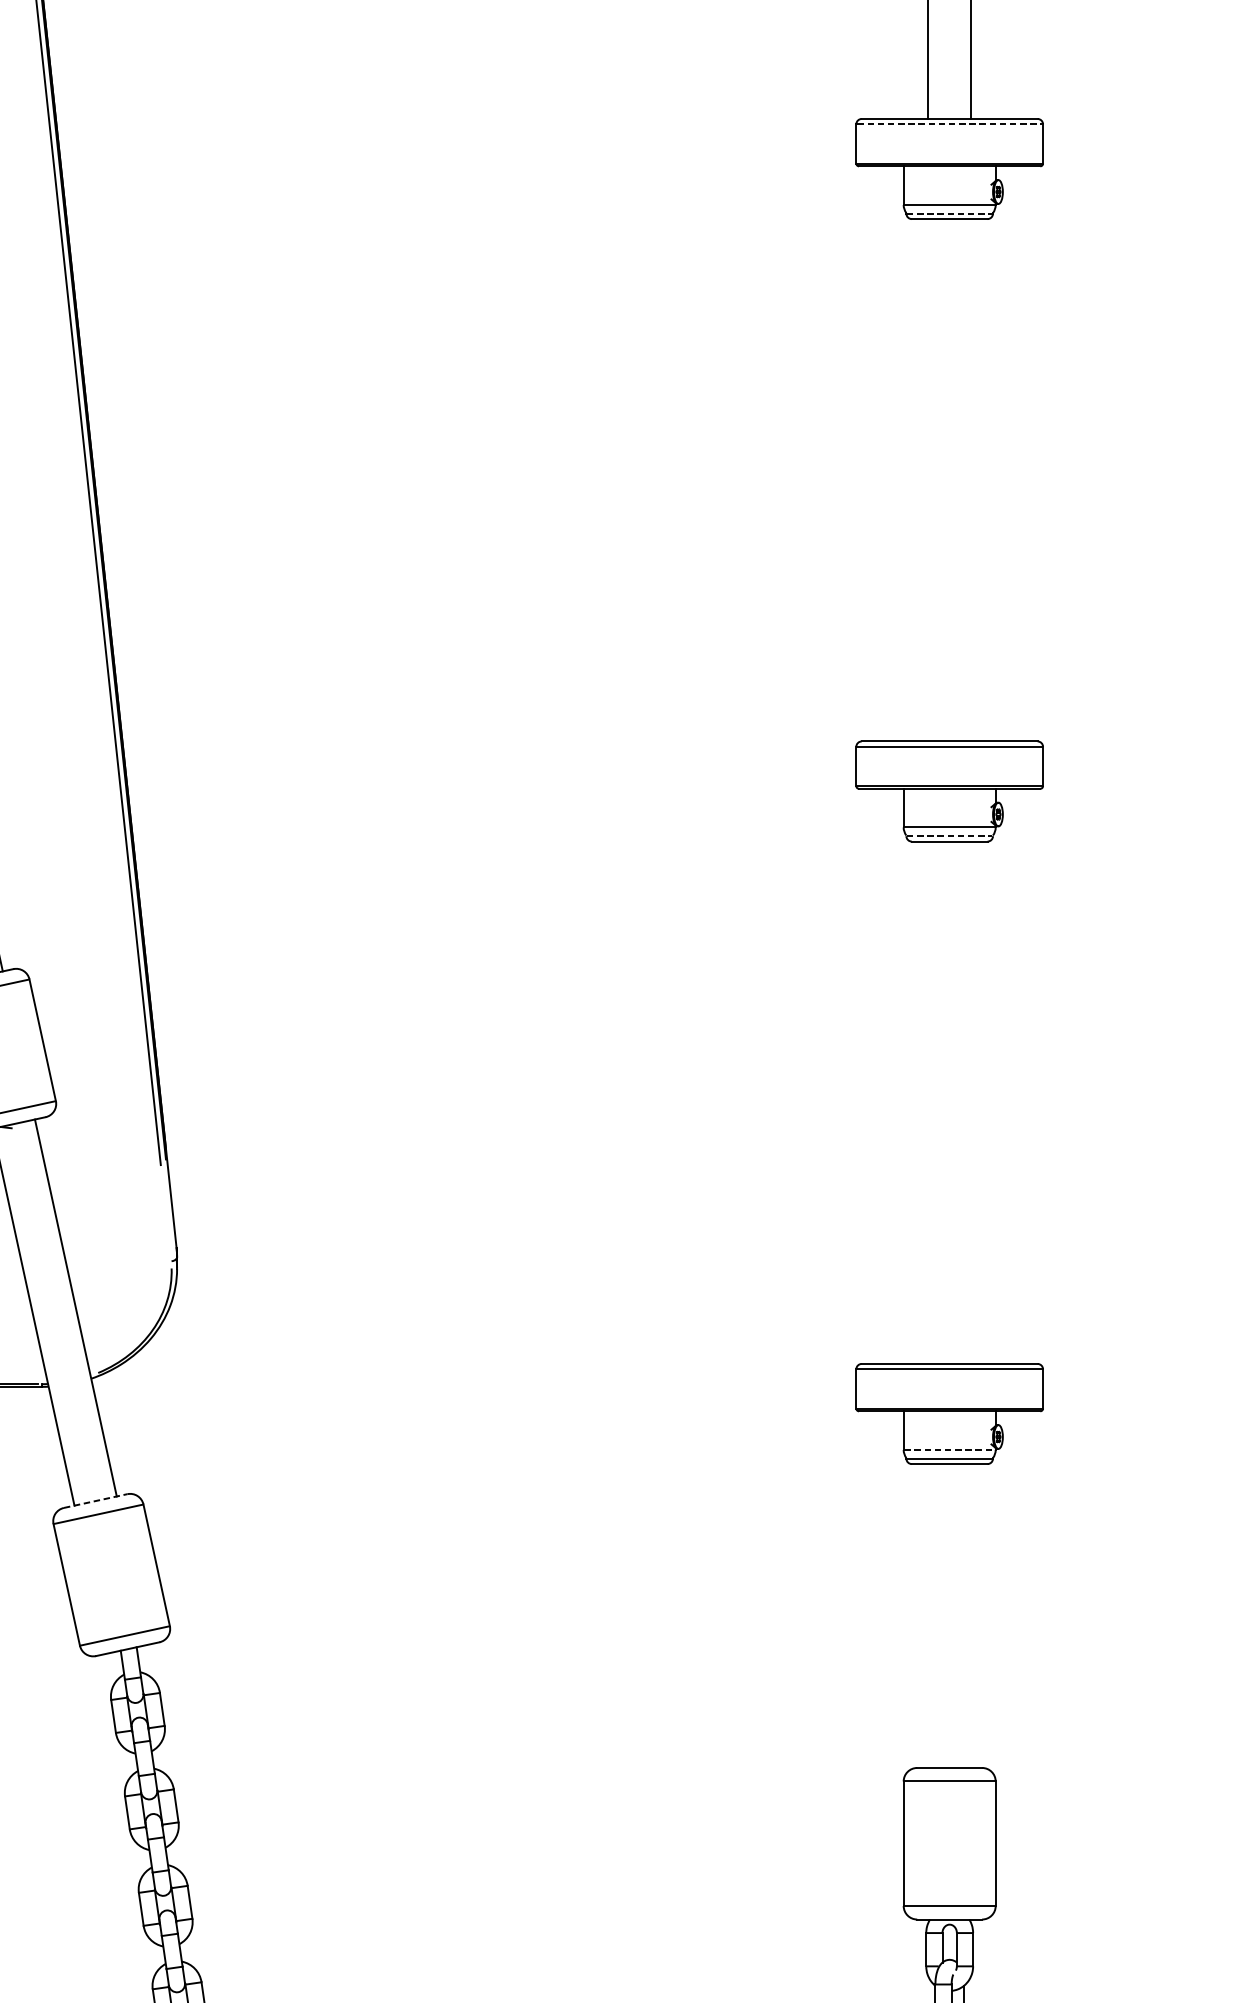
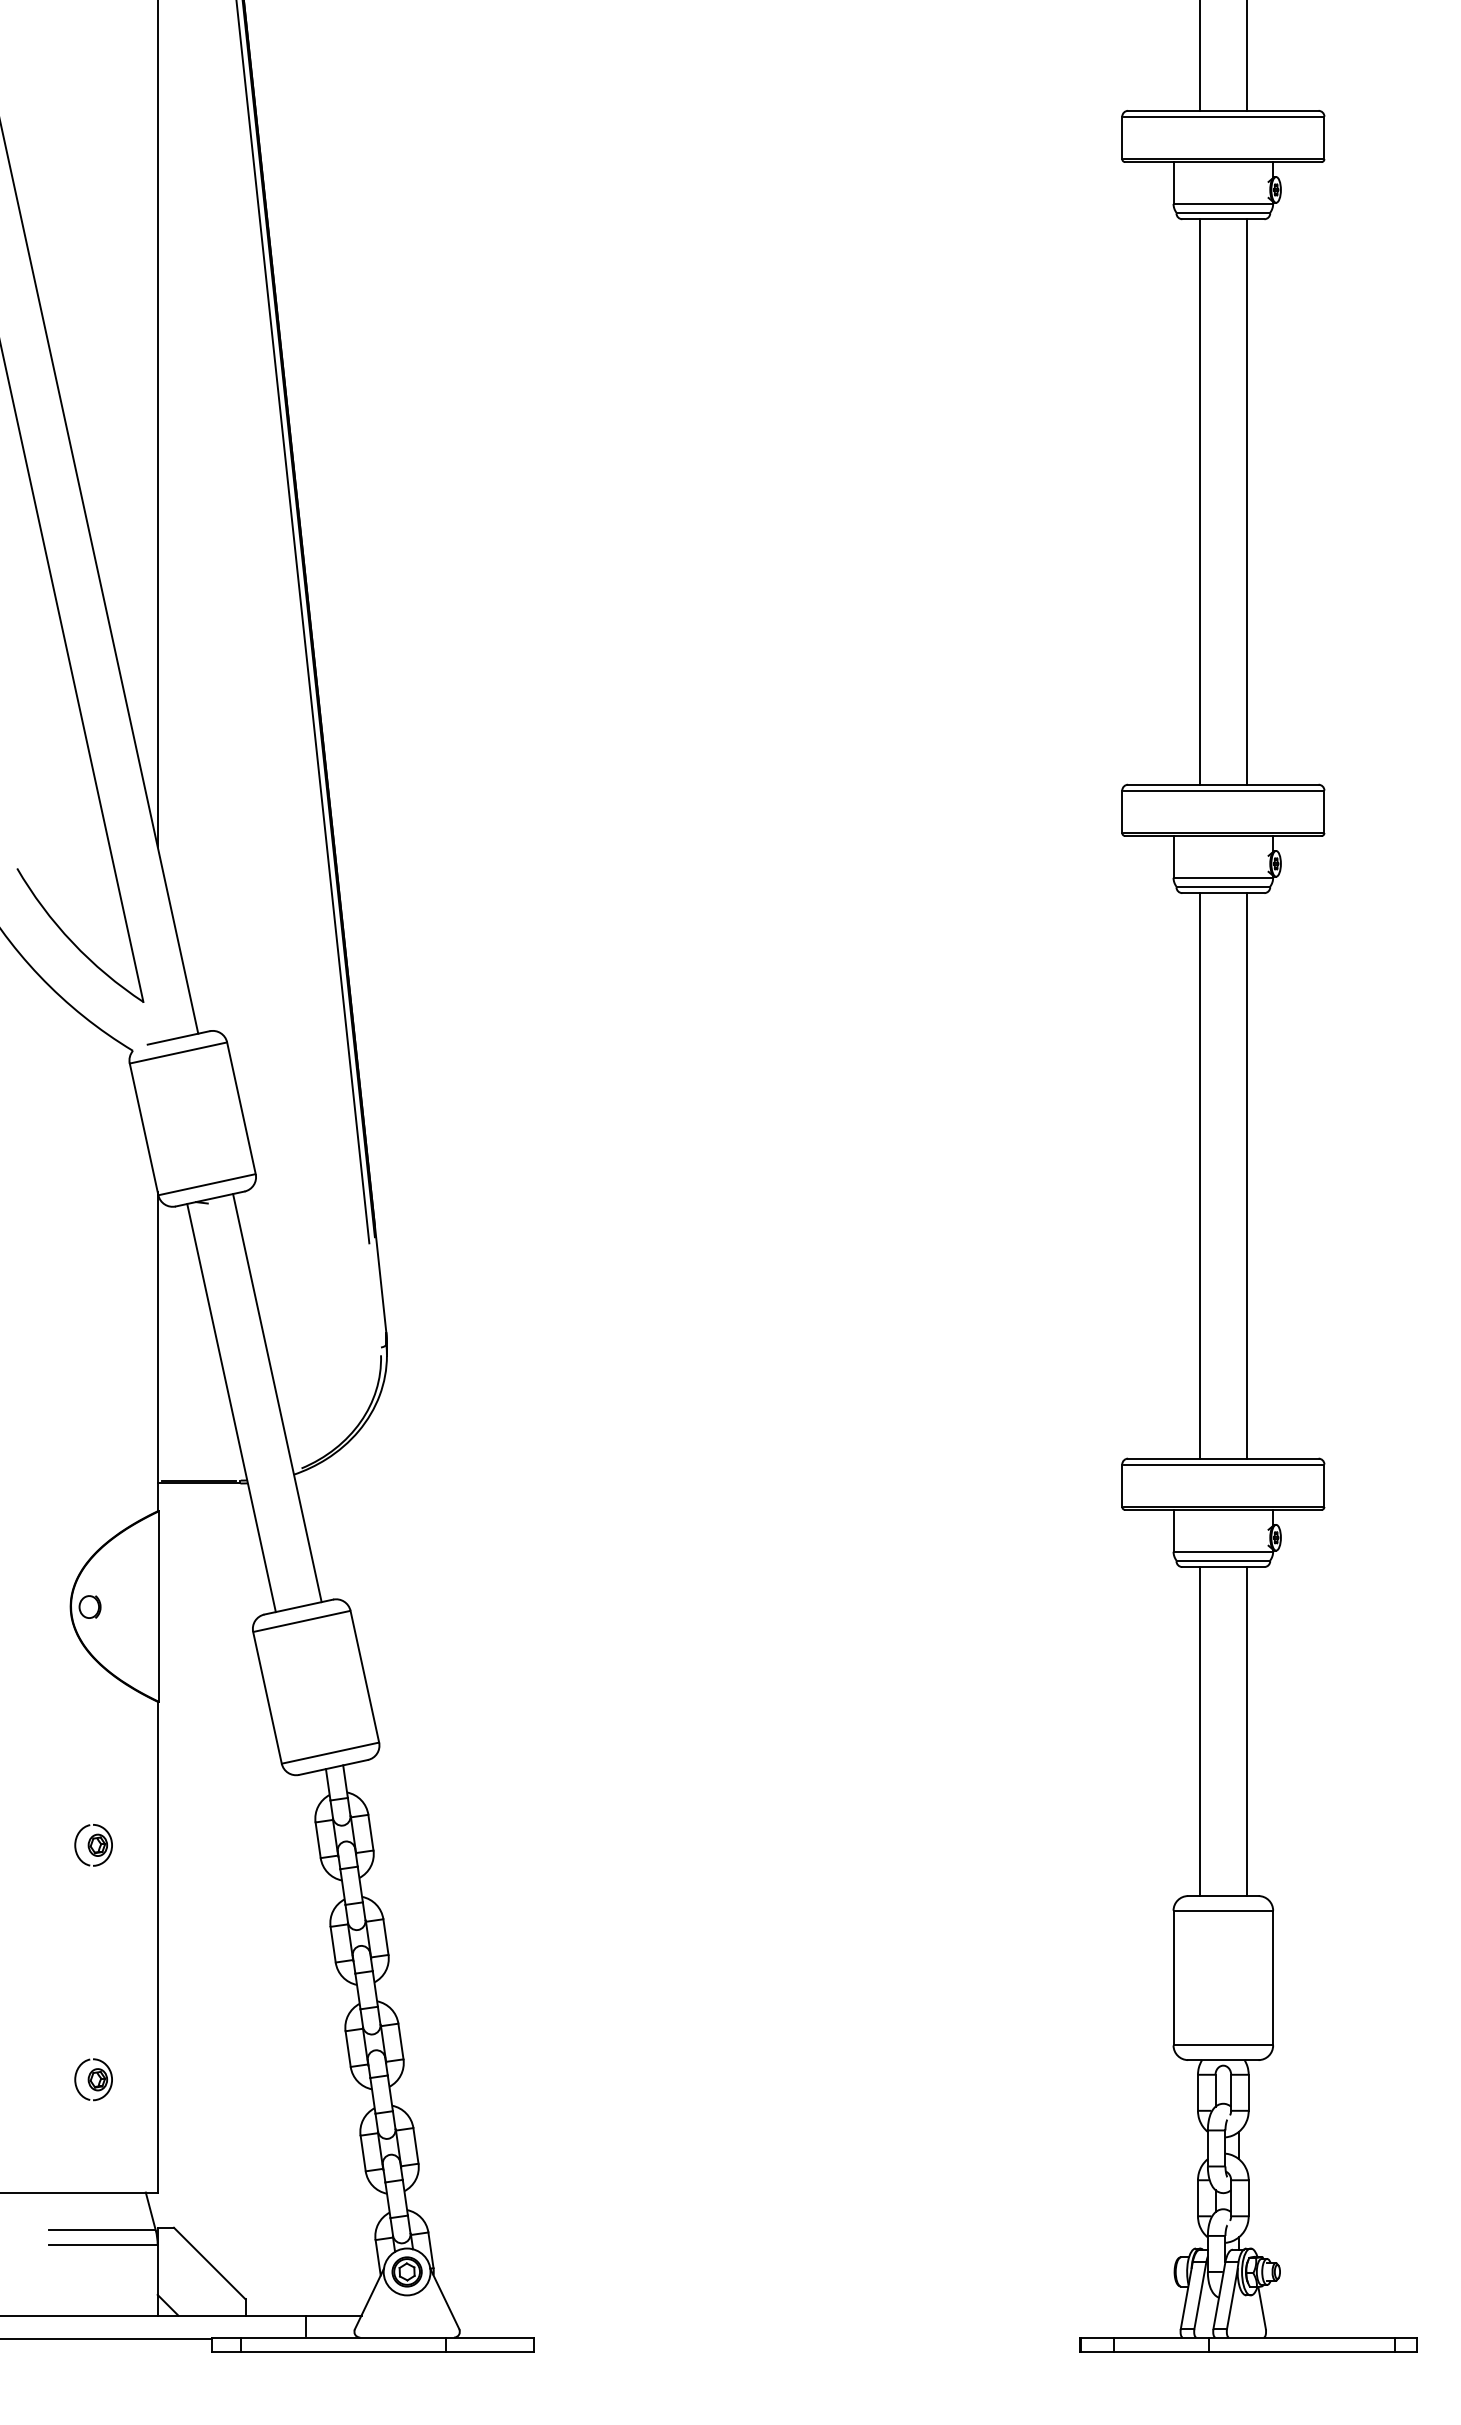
line: (949, 124) -> (1223, 116), dashed -> solid
line: (949, 213) -> (1223, 213), dashed -> solid
line: (927, 479) -> (1199, 501), added
line: (971, 479) -> (1246, 501), added
line: (949, 836) -> (1223, 887), dashed -> solid
line: (927, 1102) -> (1199, 1175), added
line: (971, 1102) -> (1246, 1175), added
line: (949, 1449) -> (1223, 1551), dashed -> solid
line: (96, 1501) -> (299, 1607), dashed -> solid
line: (927, 1615) -> (1199, 1731), added
line: (971, 1615) -> (1246, 1731), added

